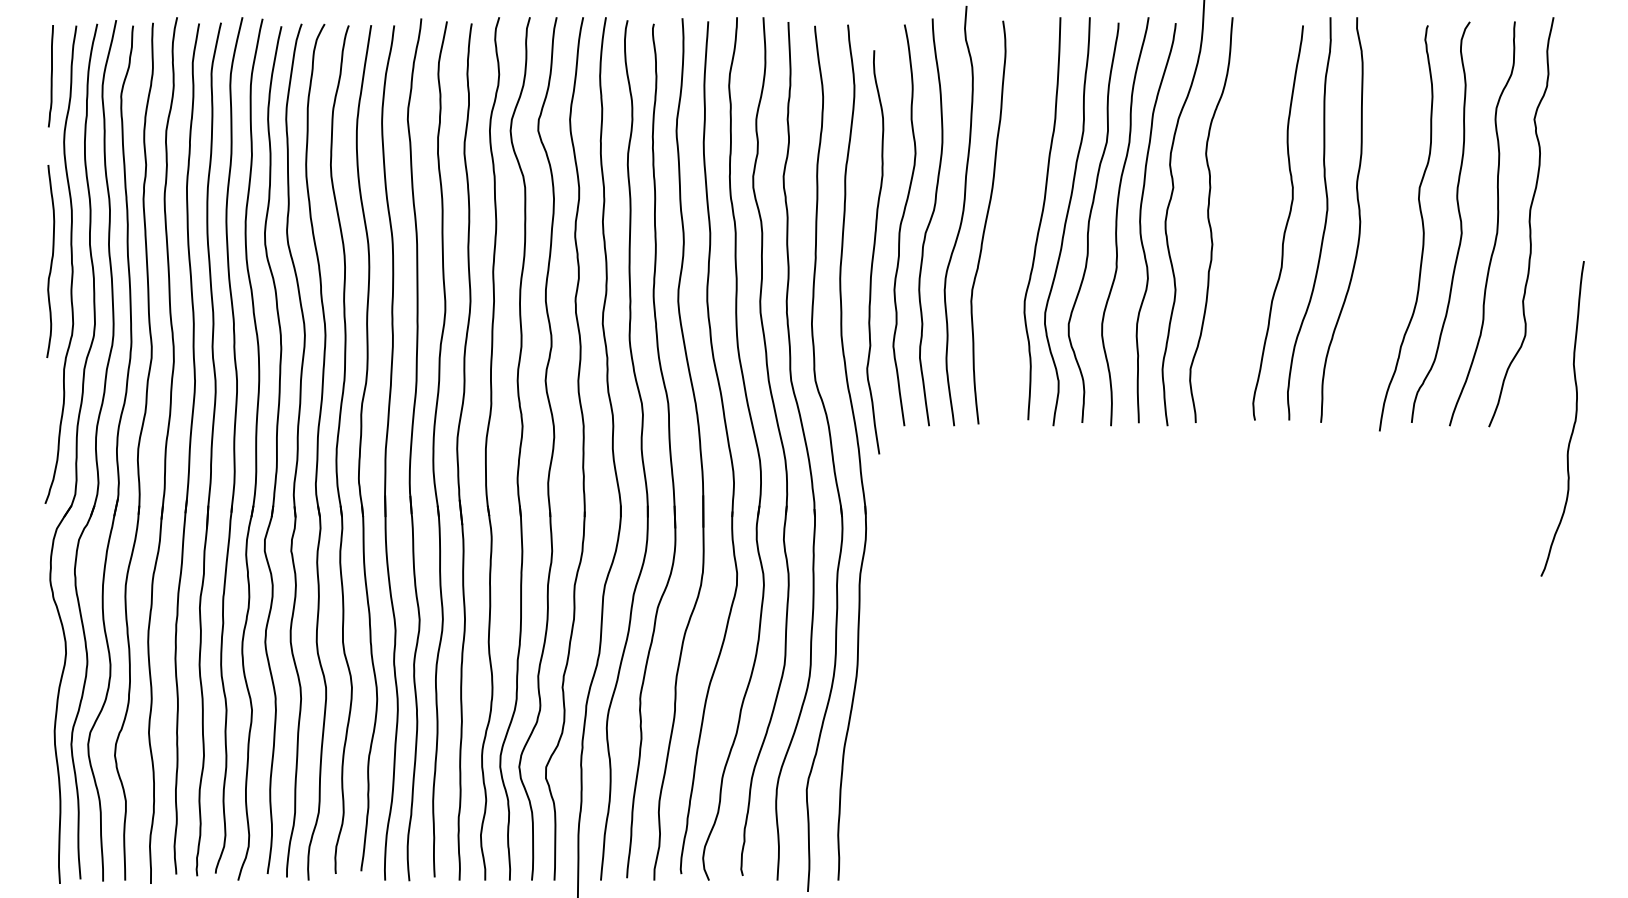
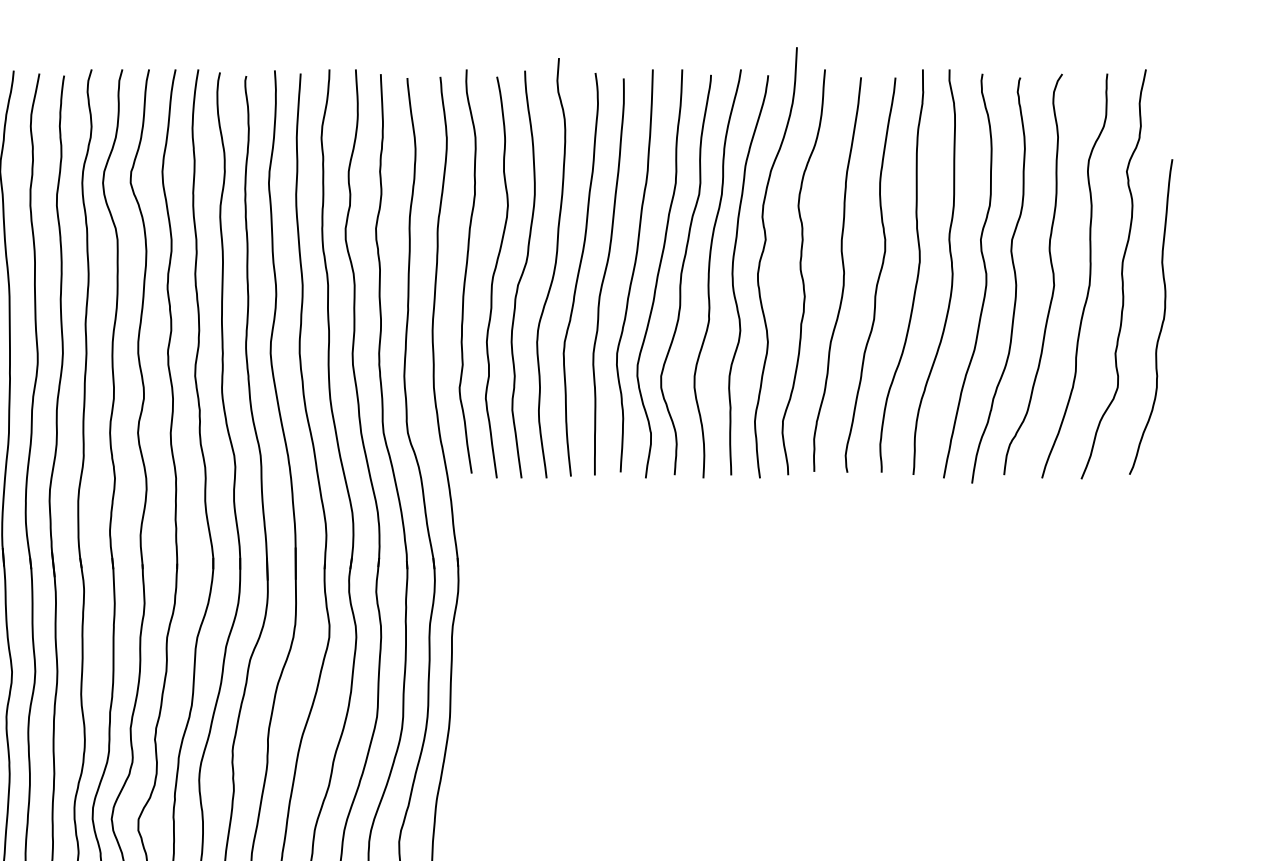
curve: (1392, 220) -> (984, 272), added
curve: (1013, 222) -> (605, 274), added
curve: (1250, 222) -> (842, 274), added
curve: (874, 252) -> (466, 271), moved
curve: (1574, 419) -> (1162, 317), moved

